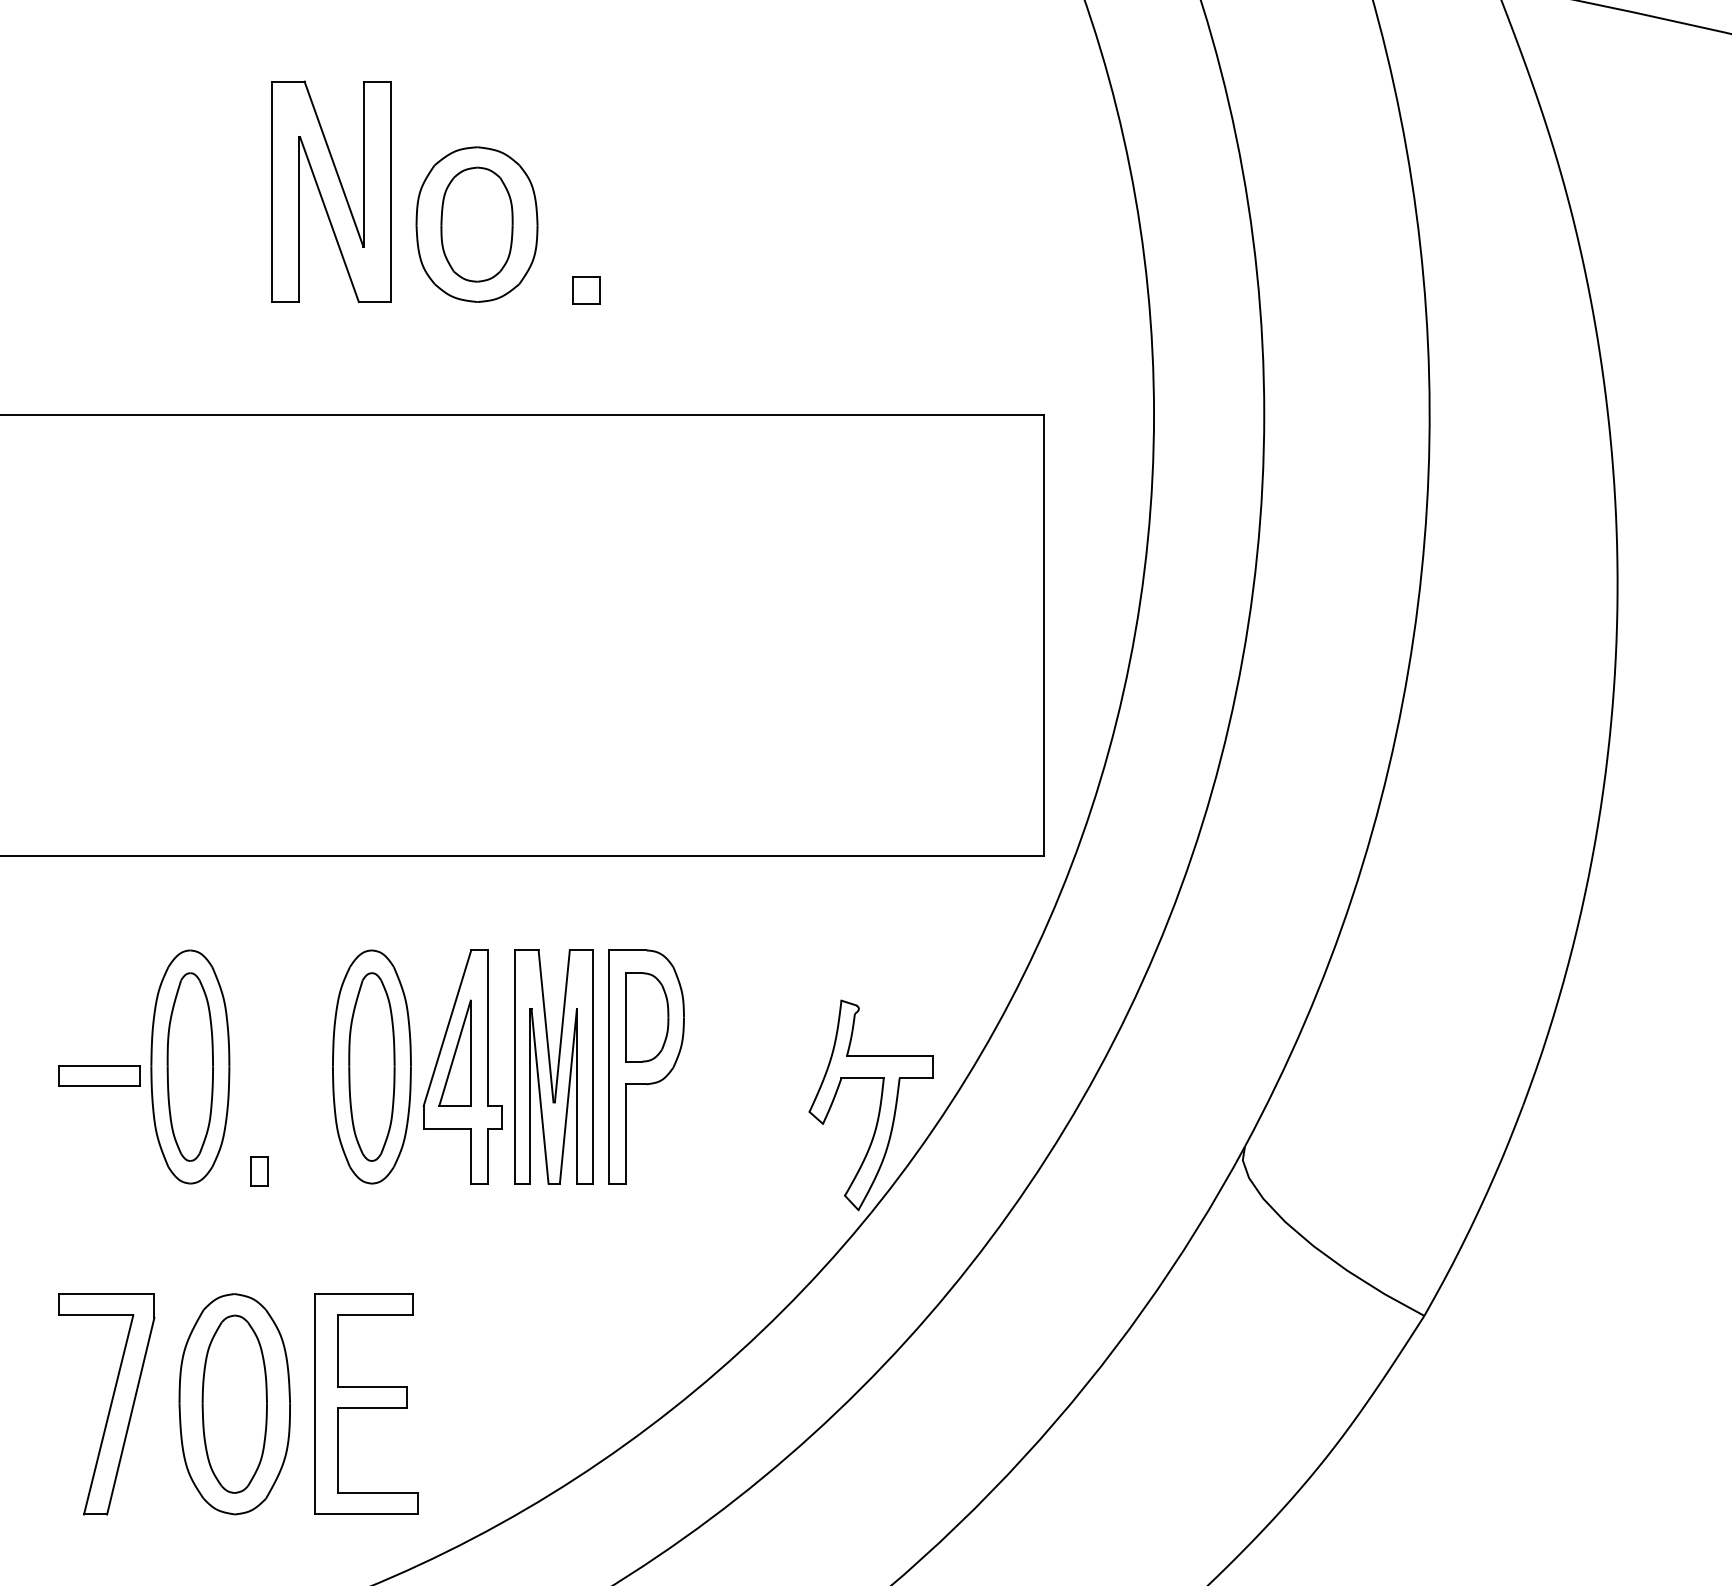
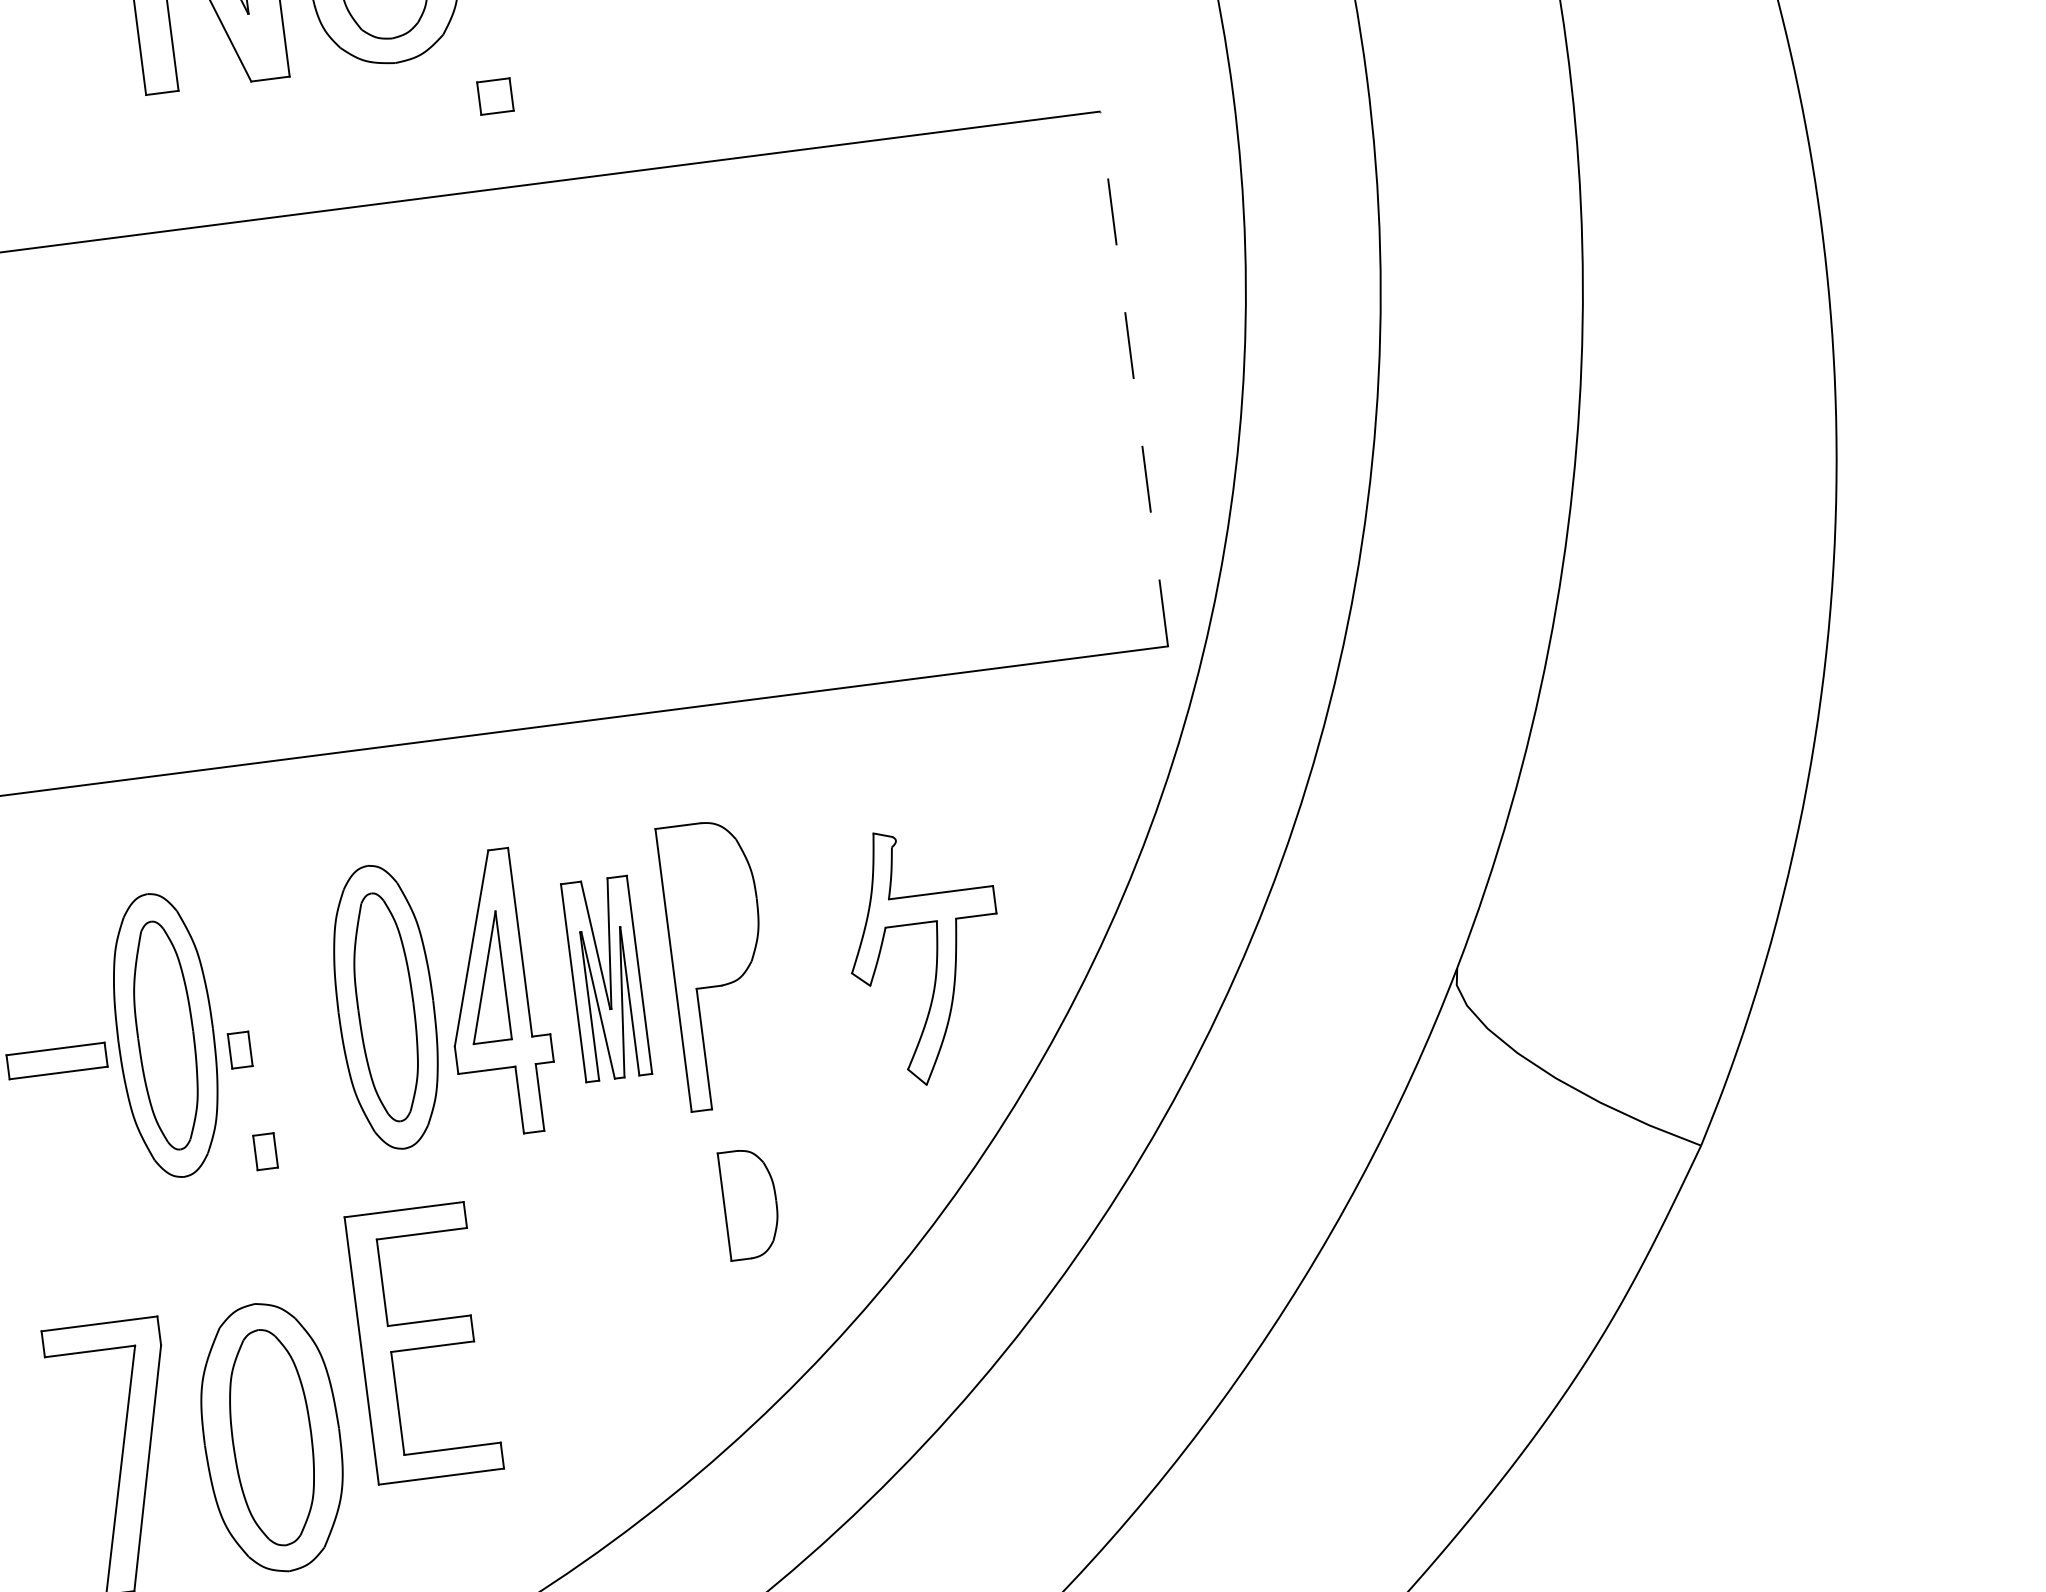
part: (586, 290) -> (495, 96), moved
line: (1043, 634) -> (1133, 378), solid -> dashed
part: (647, 1017) -> (750, 1204), moved
part: (553, 1066) -> (606, 978), size x0.7
part: (249, 1086) -> (240, 1049), added
part: (879, 1105) -> (935, 954), moved
part: (366, 1403) -> (424, 1341), moved

